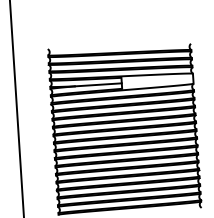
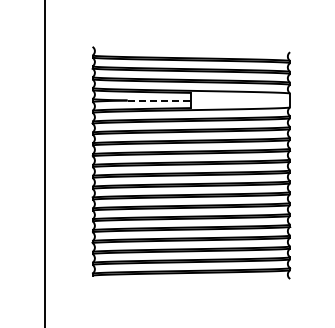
line: (98, 84) -> (159, 100), solid -> dashed

